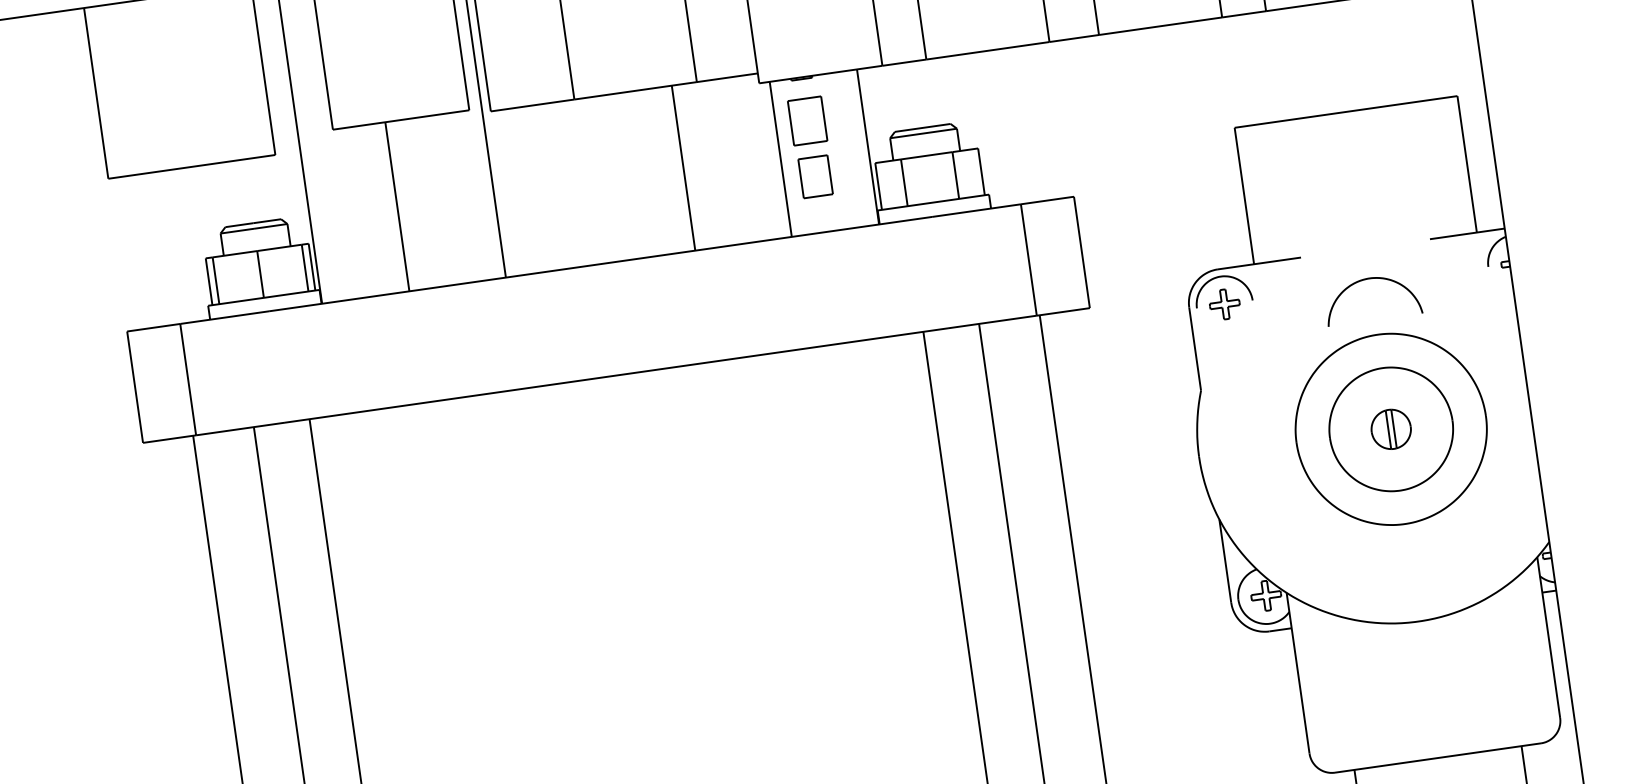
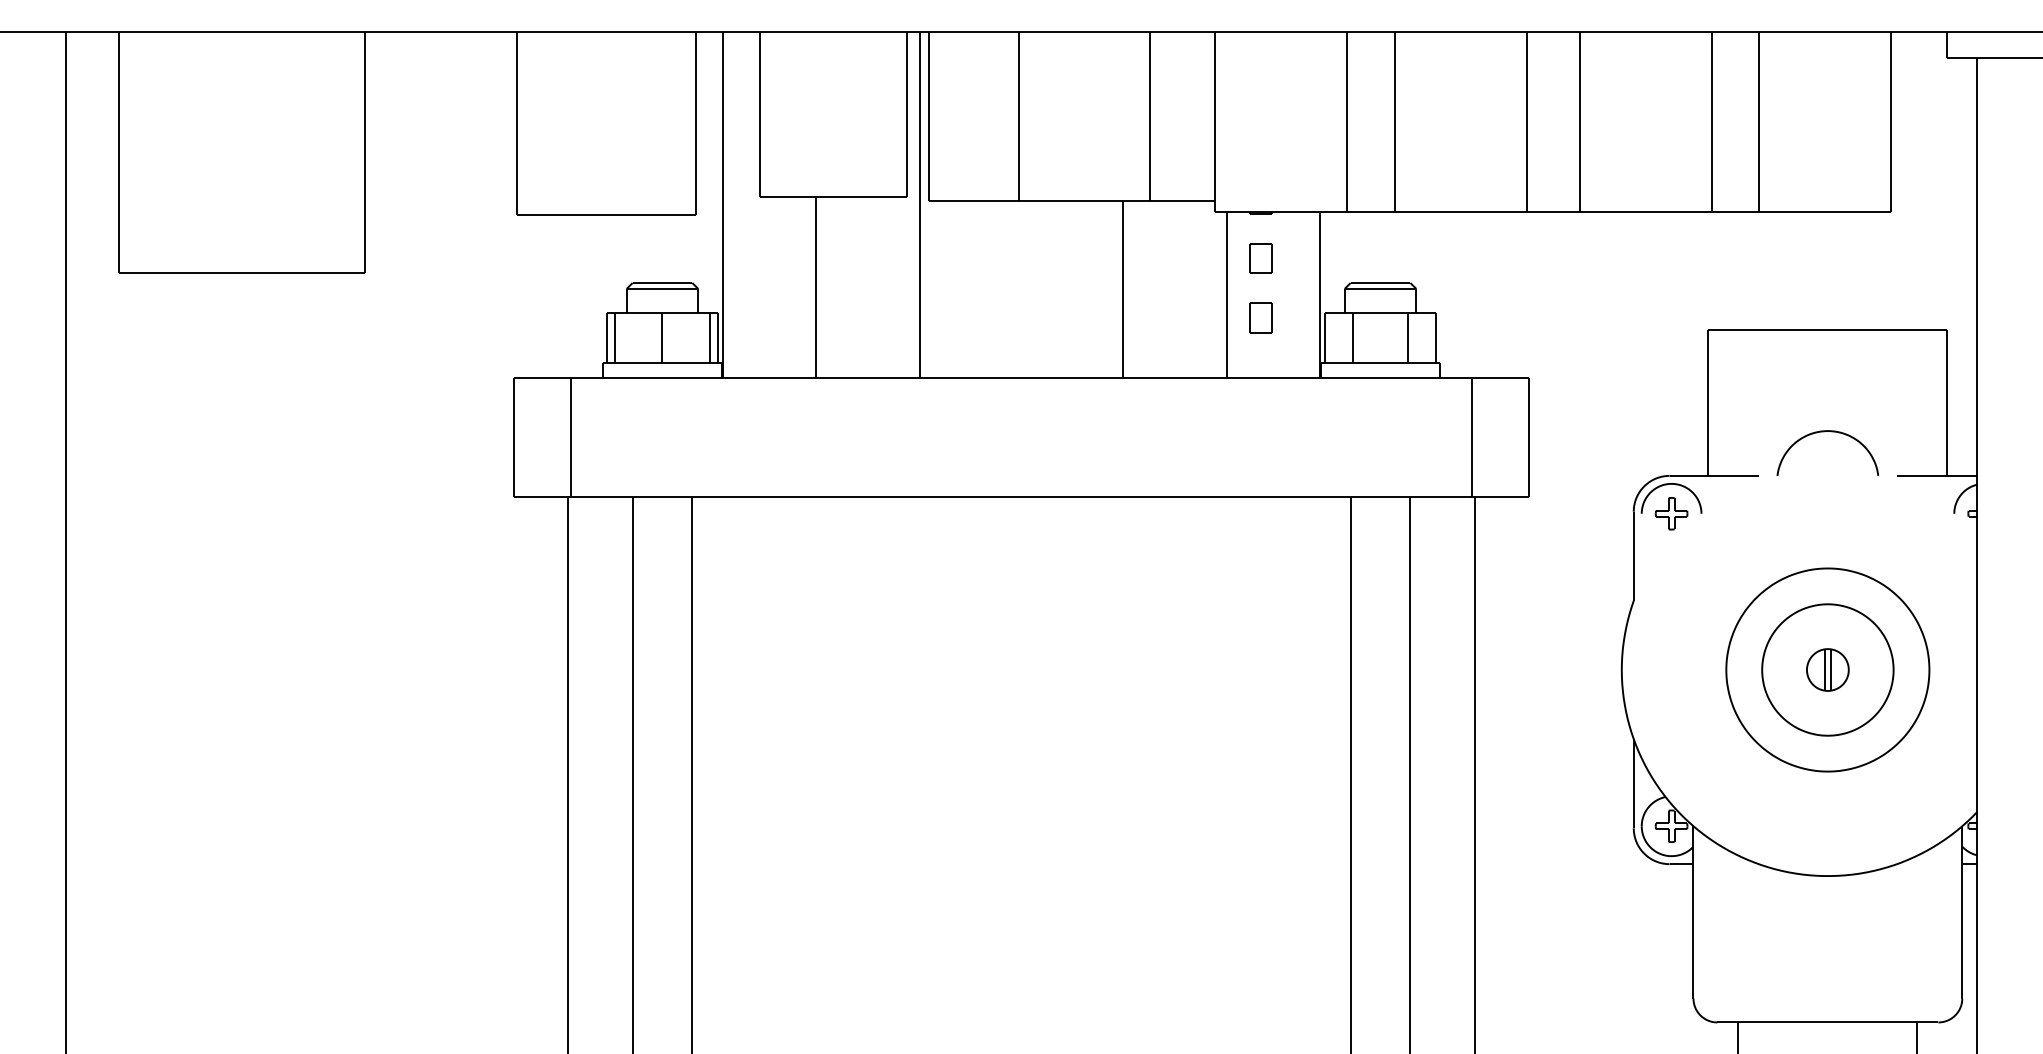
part: (807, 120) -> (1260, 258), size x0.62
part: (815, 176) -> (1260, 317), size x0.71
curve: (1366, 280) -> (1824, 432), moved

